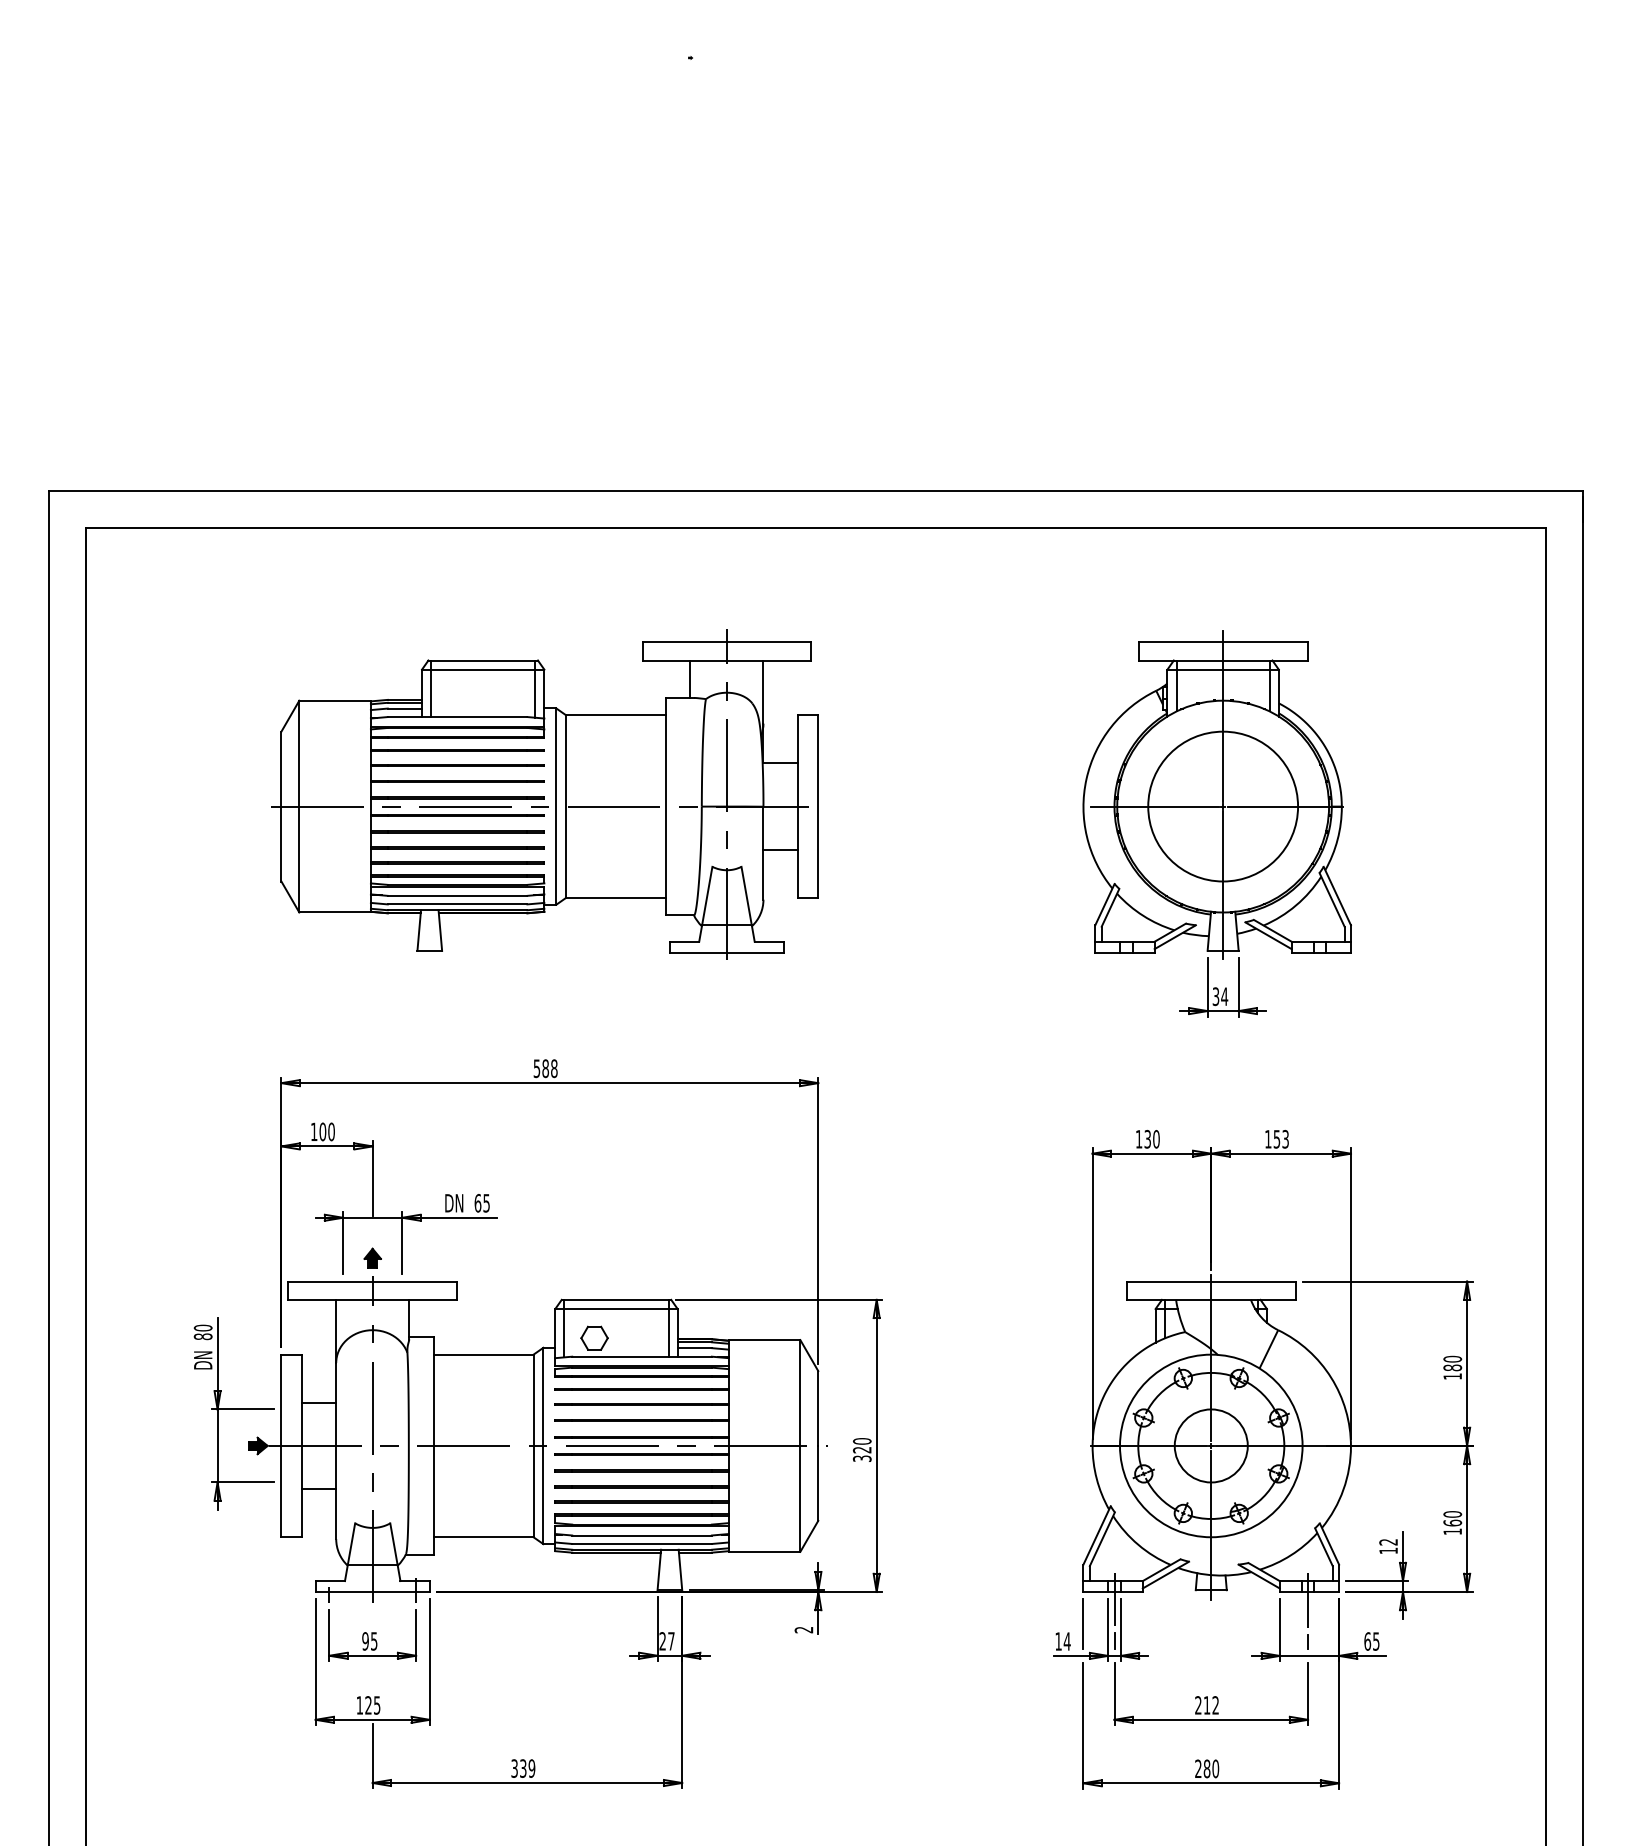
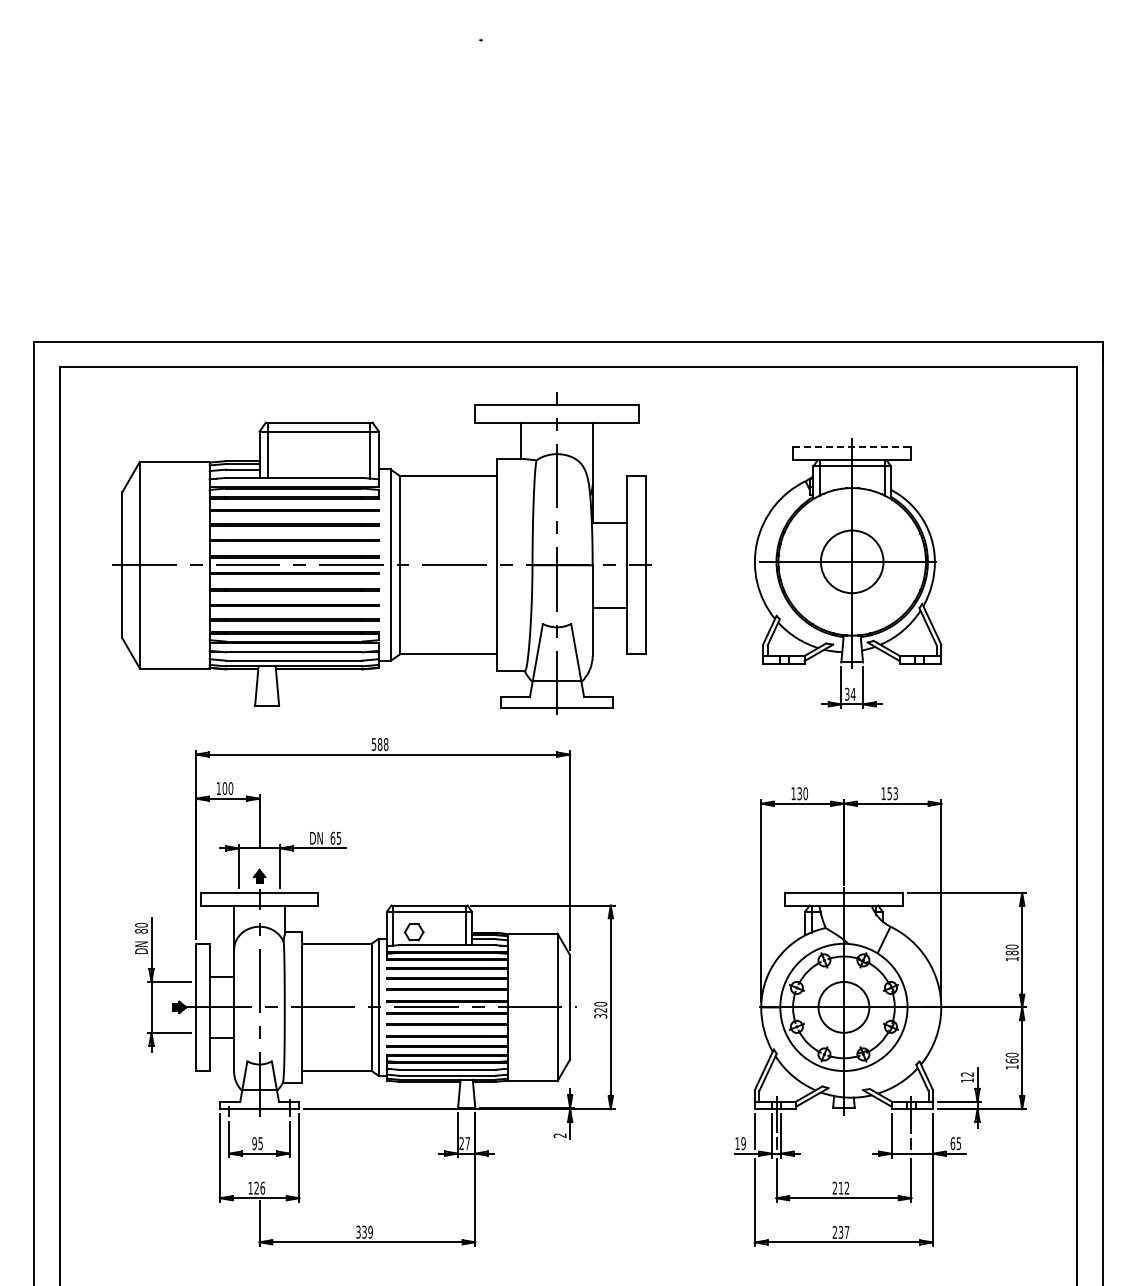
line: (1223, 642) -> (852, 447), solid -> dashed
part: (544, 794) -> (379, 553), size x1.4
circle: (1223, 806) -> (852, 561), size x0.6
text: (1067, 1641) -> (743, 1143), 14 -> 19
text: (376, 1704) -> (262, 1187), 125 -> 126
text: (1210, 1768) -> (843, 1232), 280 -> 237

